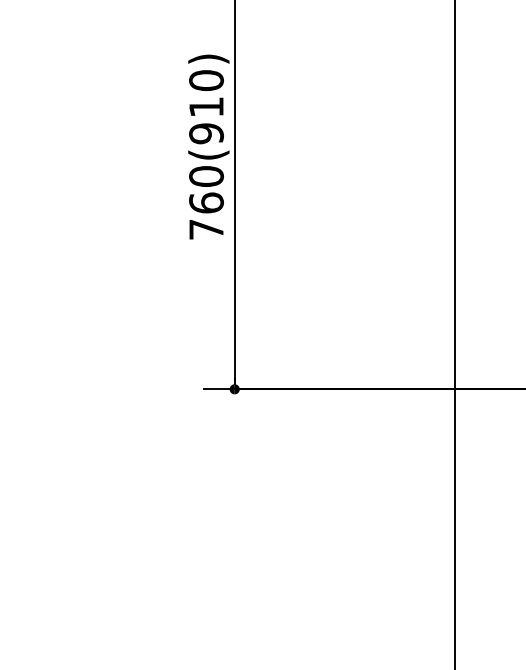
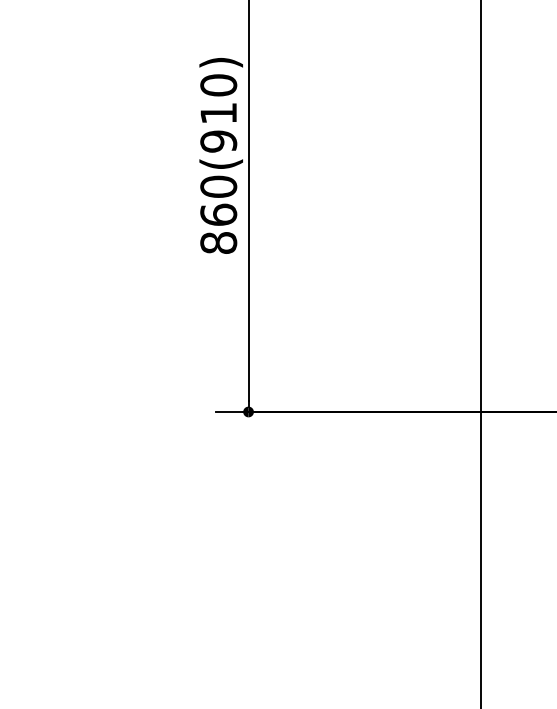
text: (206, 229) -> (218, 242), 760(910) -> 860(910)

